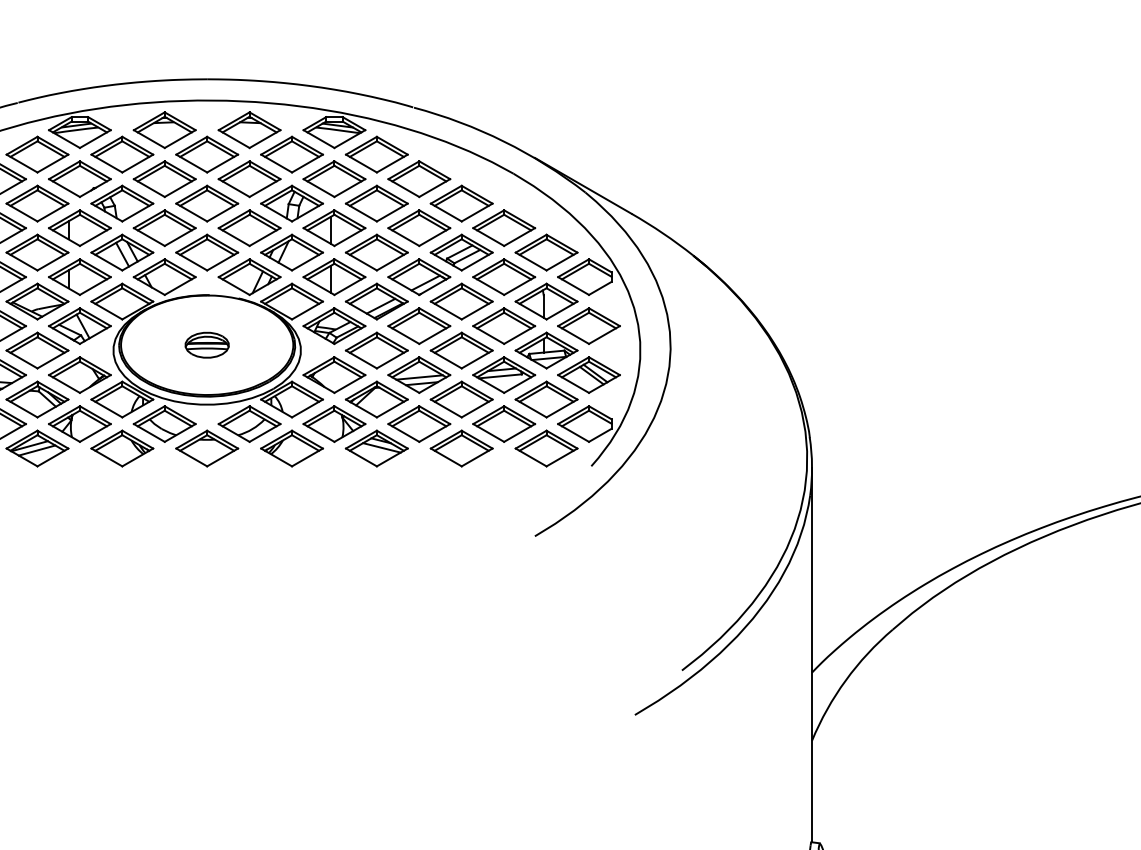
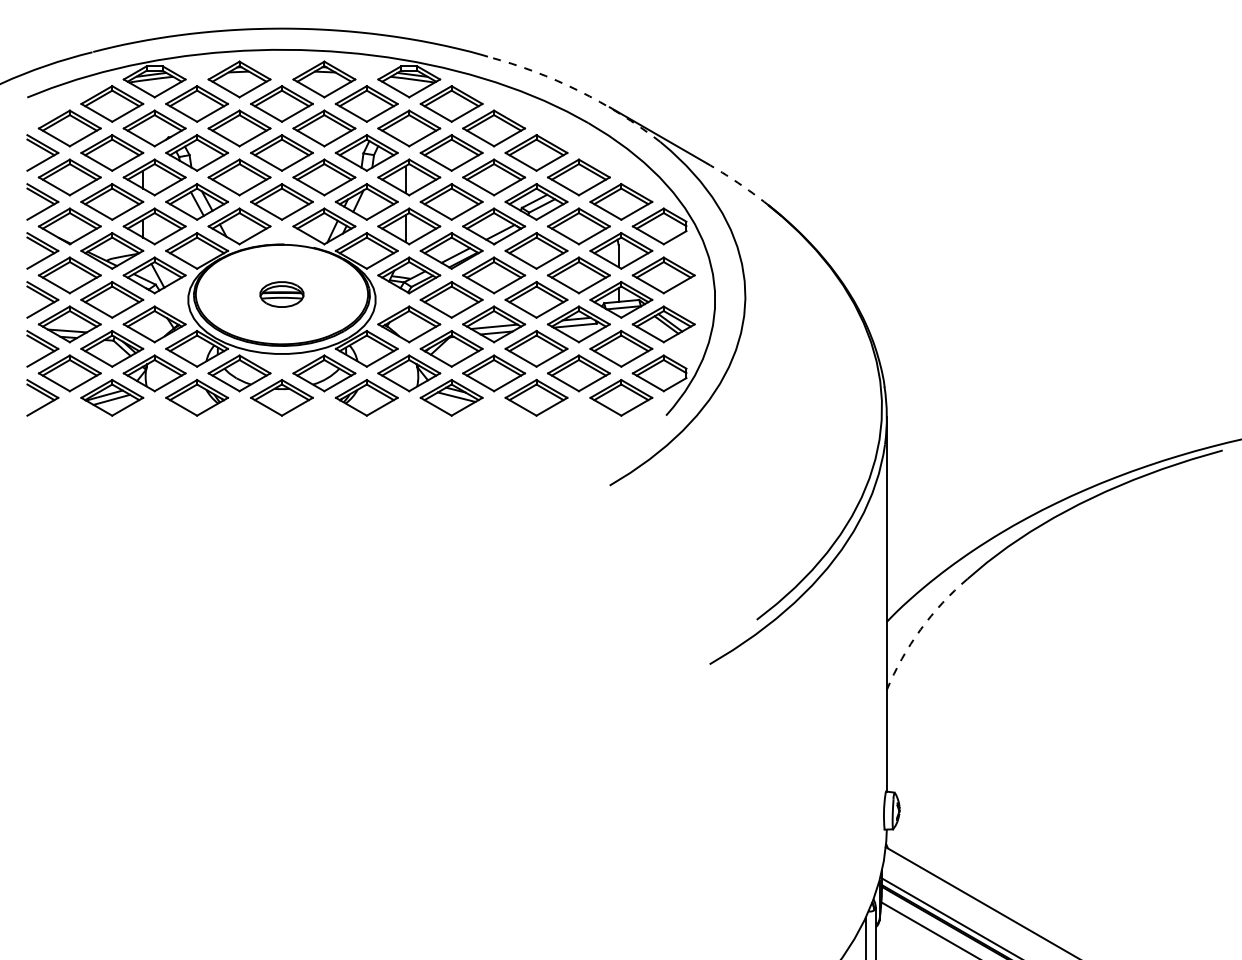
arc: (503, 141) -> (578, 90), solid -> dashed
arc: (662, 233) -> (737, 182), solid -> dashed
arc: (845, 680) -> (920, 629), solid -> dashed

